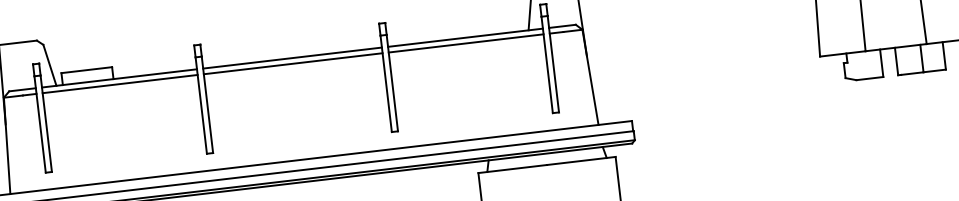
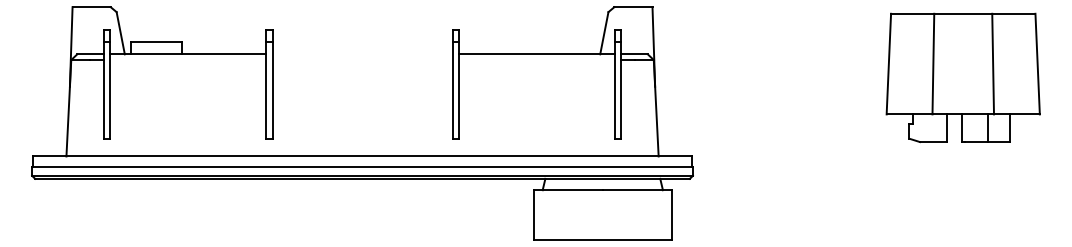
line: (466, 43) -> (536, 60), removed
line: (292, 58) -> (362, 54), removed
line: (293, 64) -> (362, 60), removed
line: (120, 84) -> (188, 60), removed

